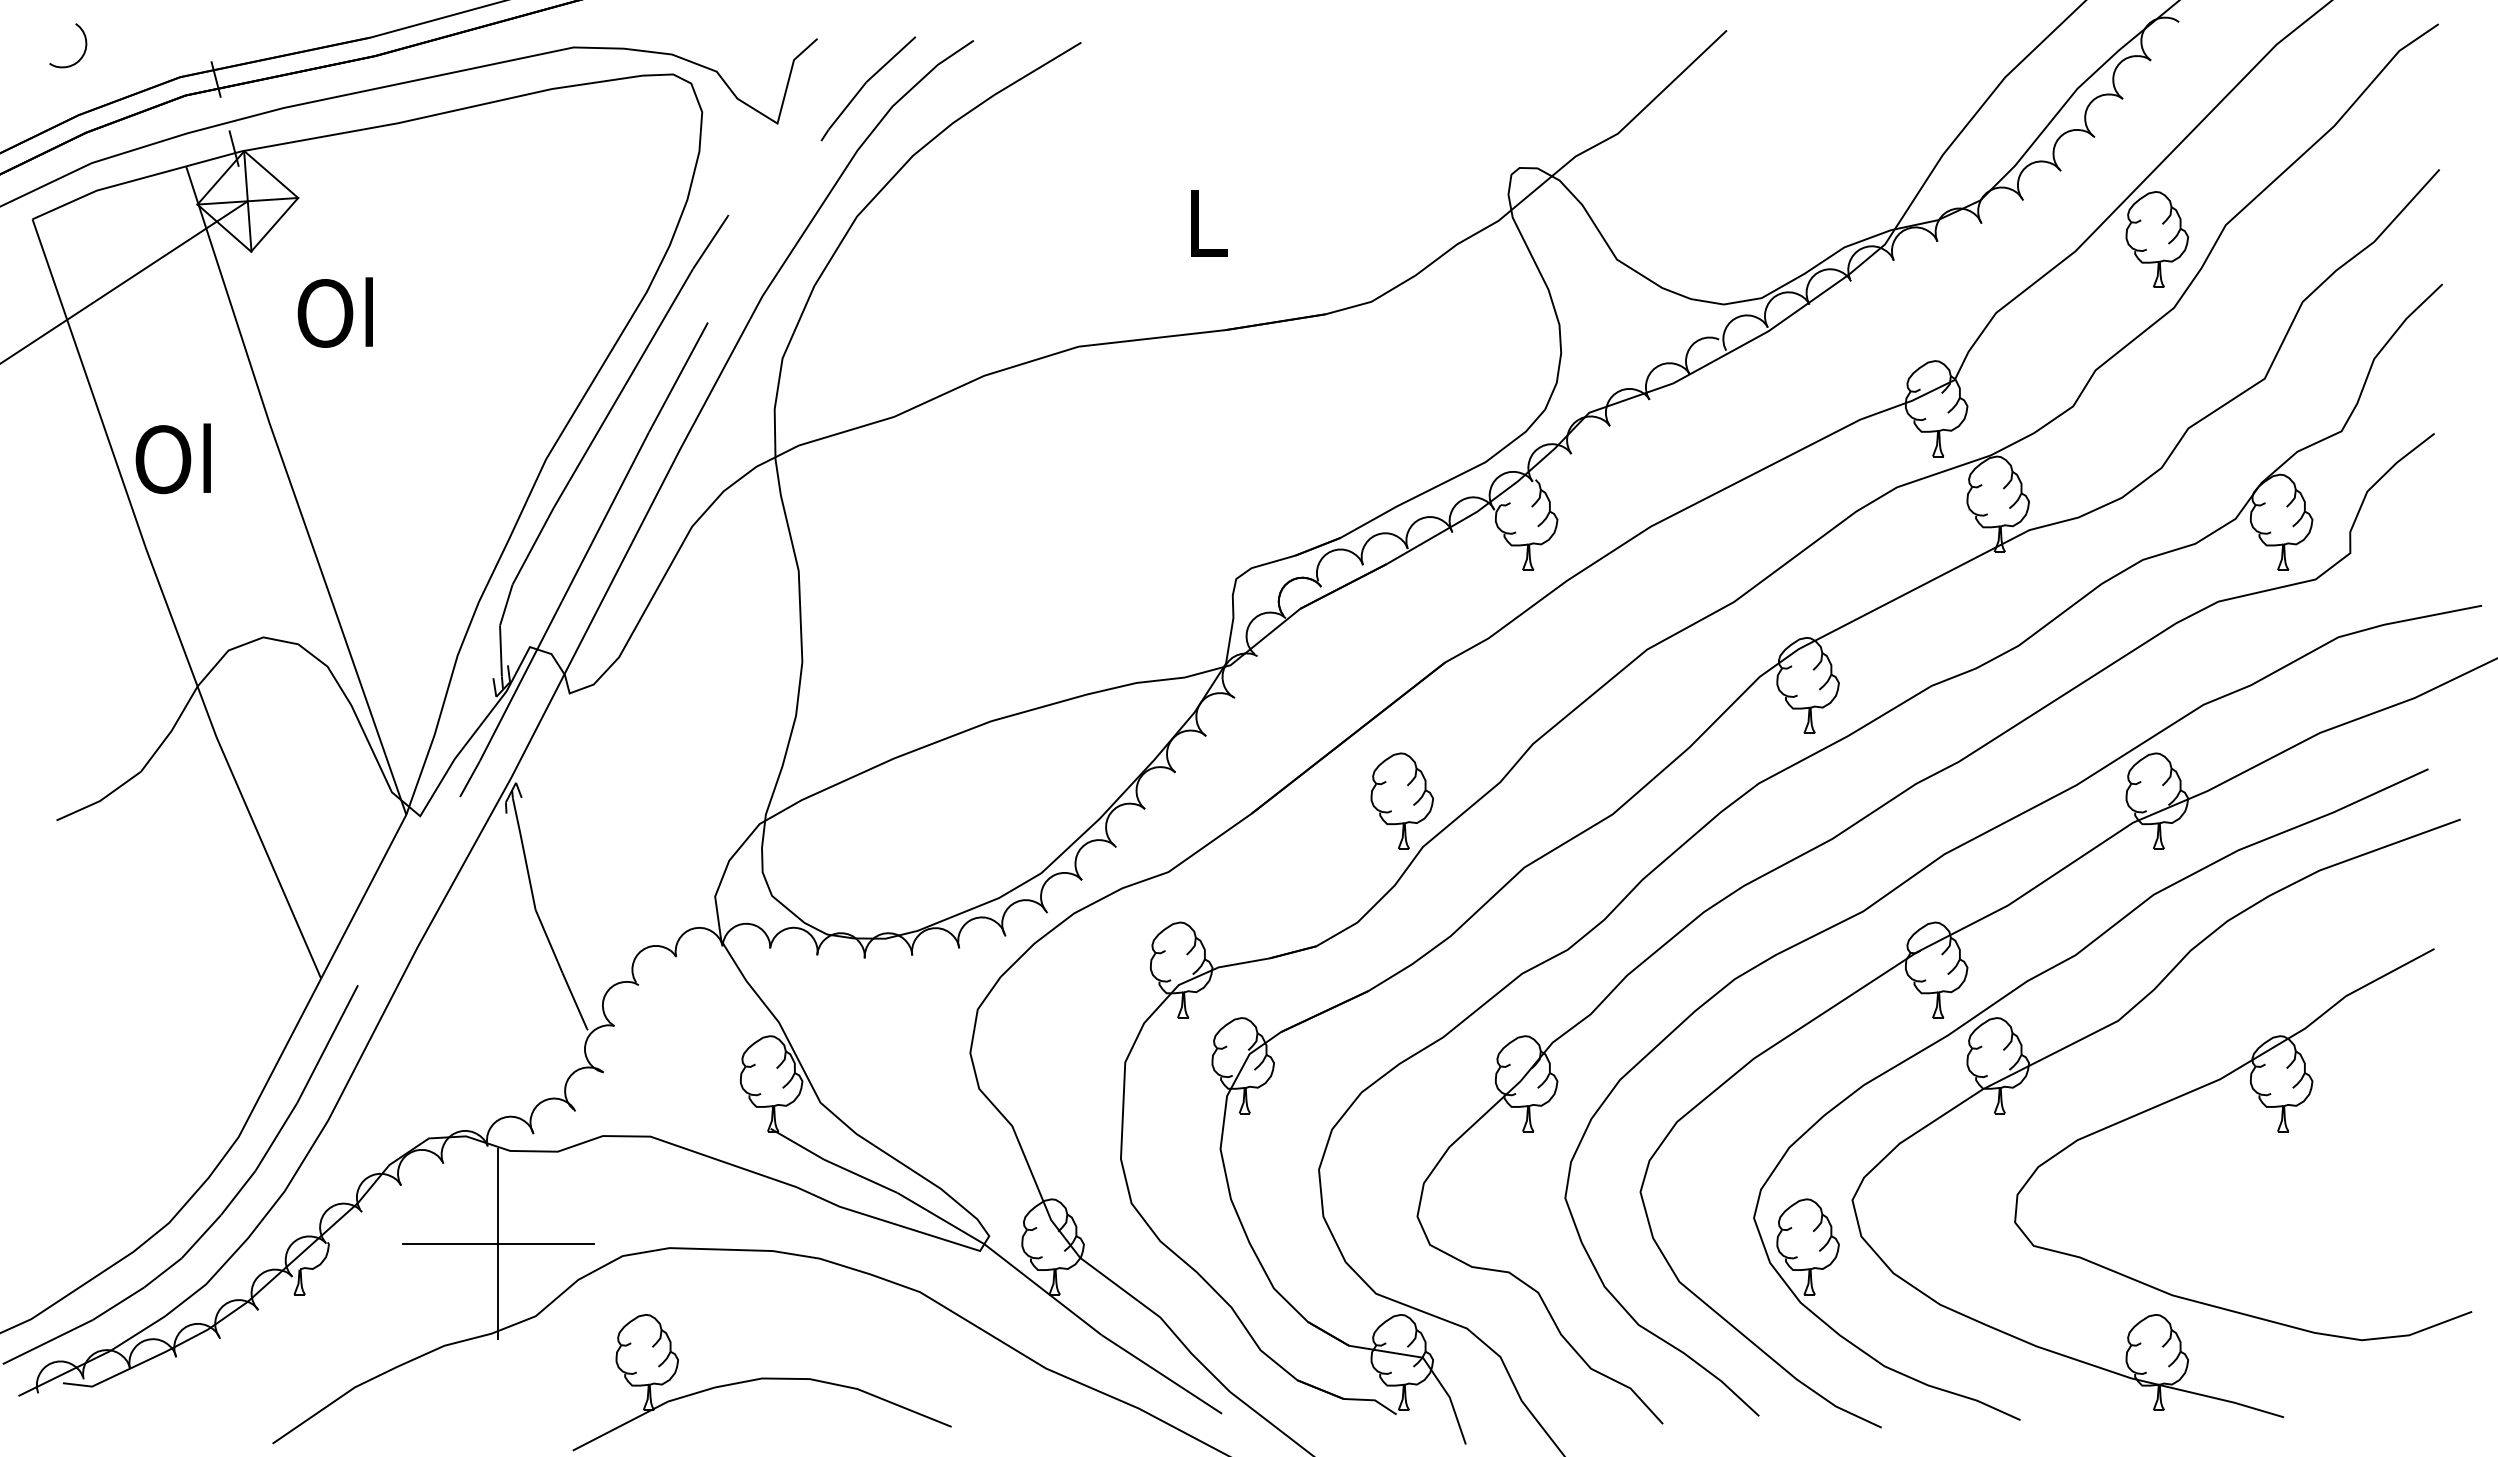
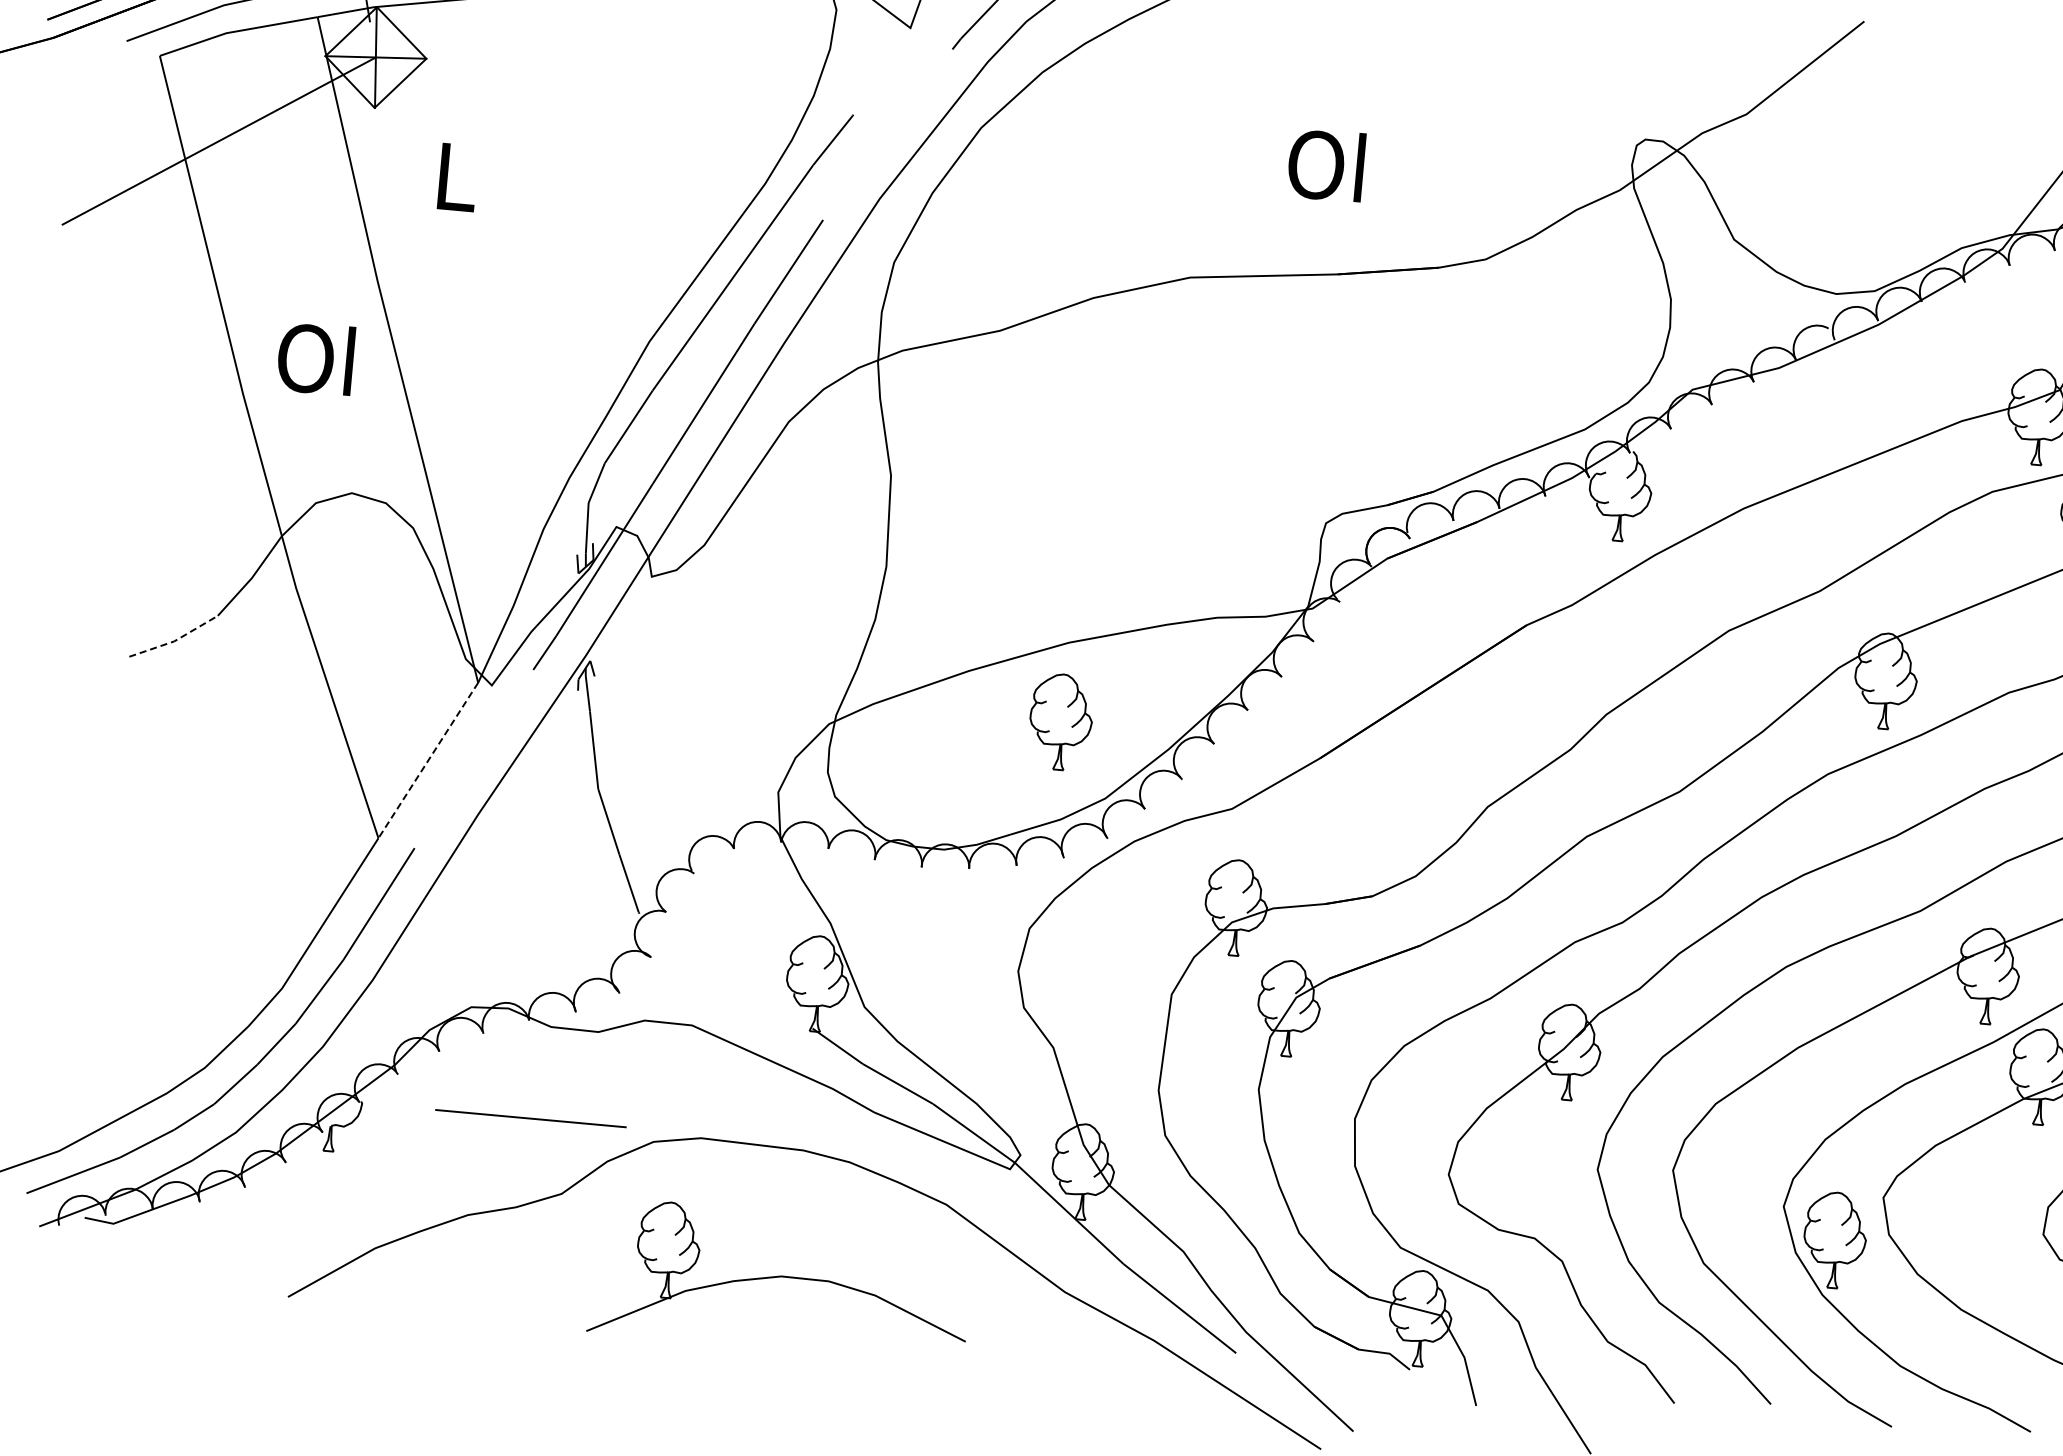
text: (1203, 222) -> (1325, 165), L -> Ol
text: (334, 312) -> (452, 176), Ol -> L
text: (172, 458) -> (315, 358), moved
line: (100, 800) -> (174, 640), solid -> dashed
part: (1402, 800) -> (1061, 721), moved
line: (363, 897) -> (428, 761), solid -> dashed
line: (498, 1243) -> (531, 1118), removed

